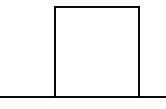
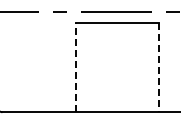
line: (54, 51) -> (75, 67), solid -> dashed
line: (138, 51) -> (158, 67), solid -> dashed

